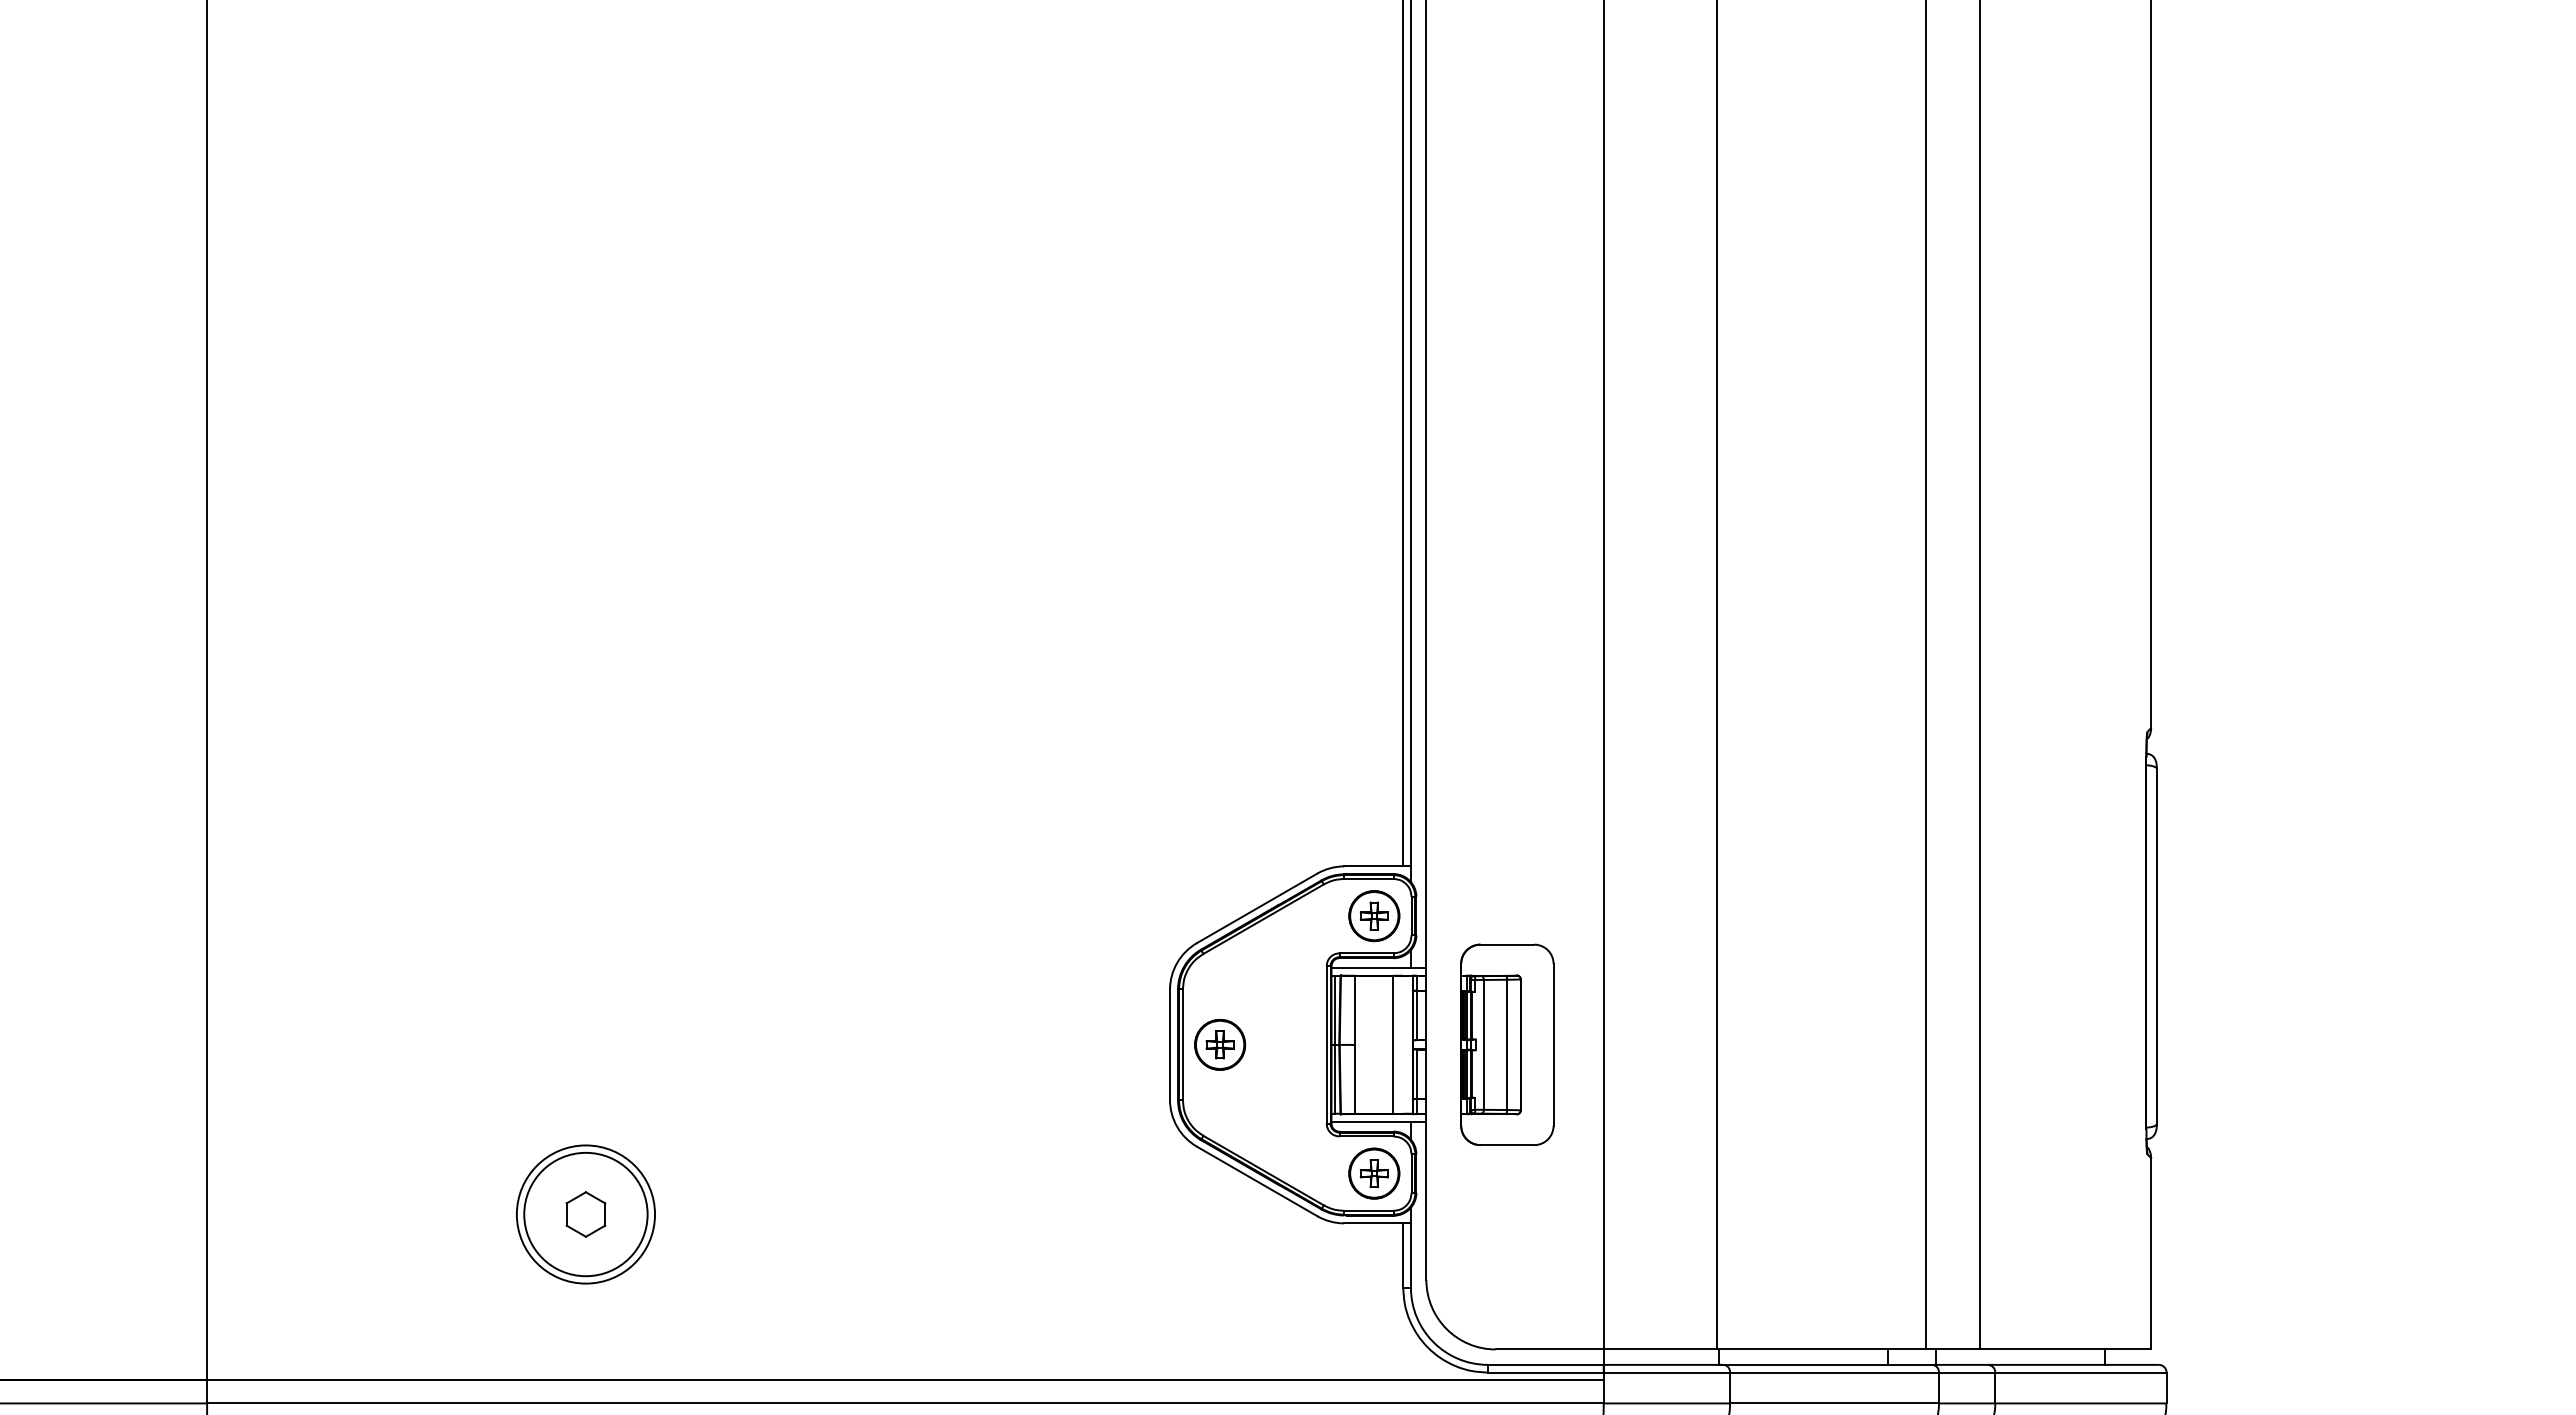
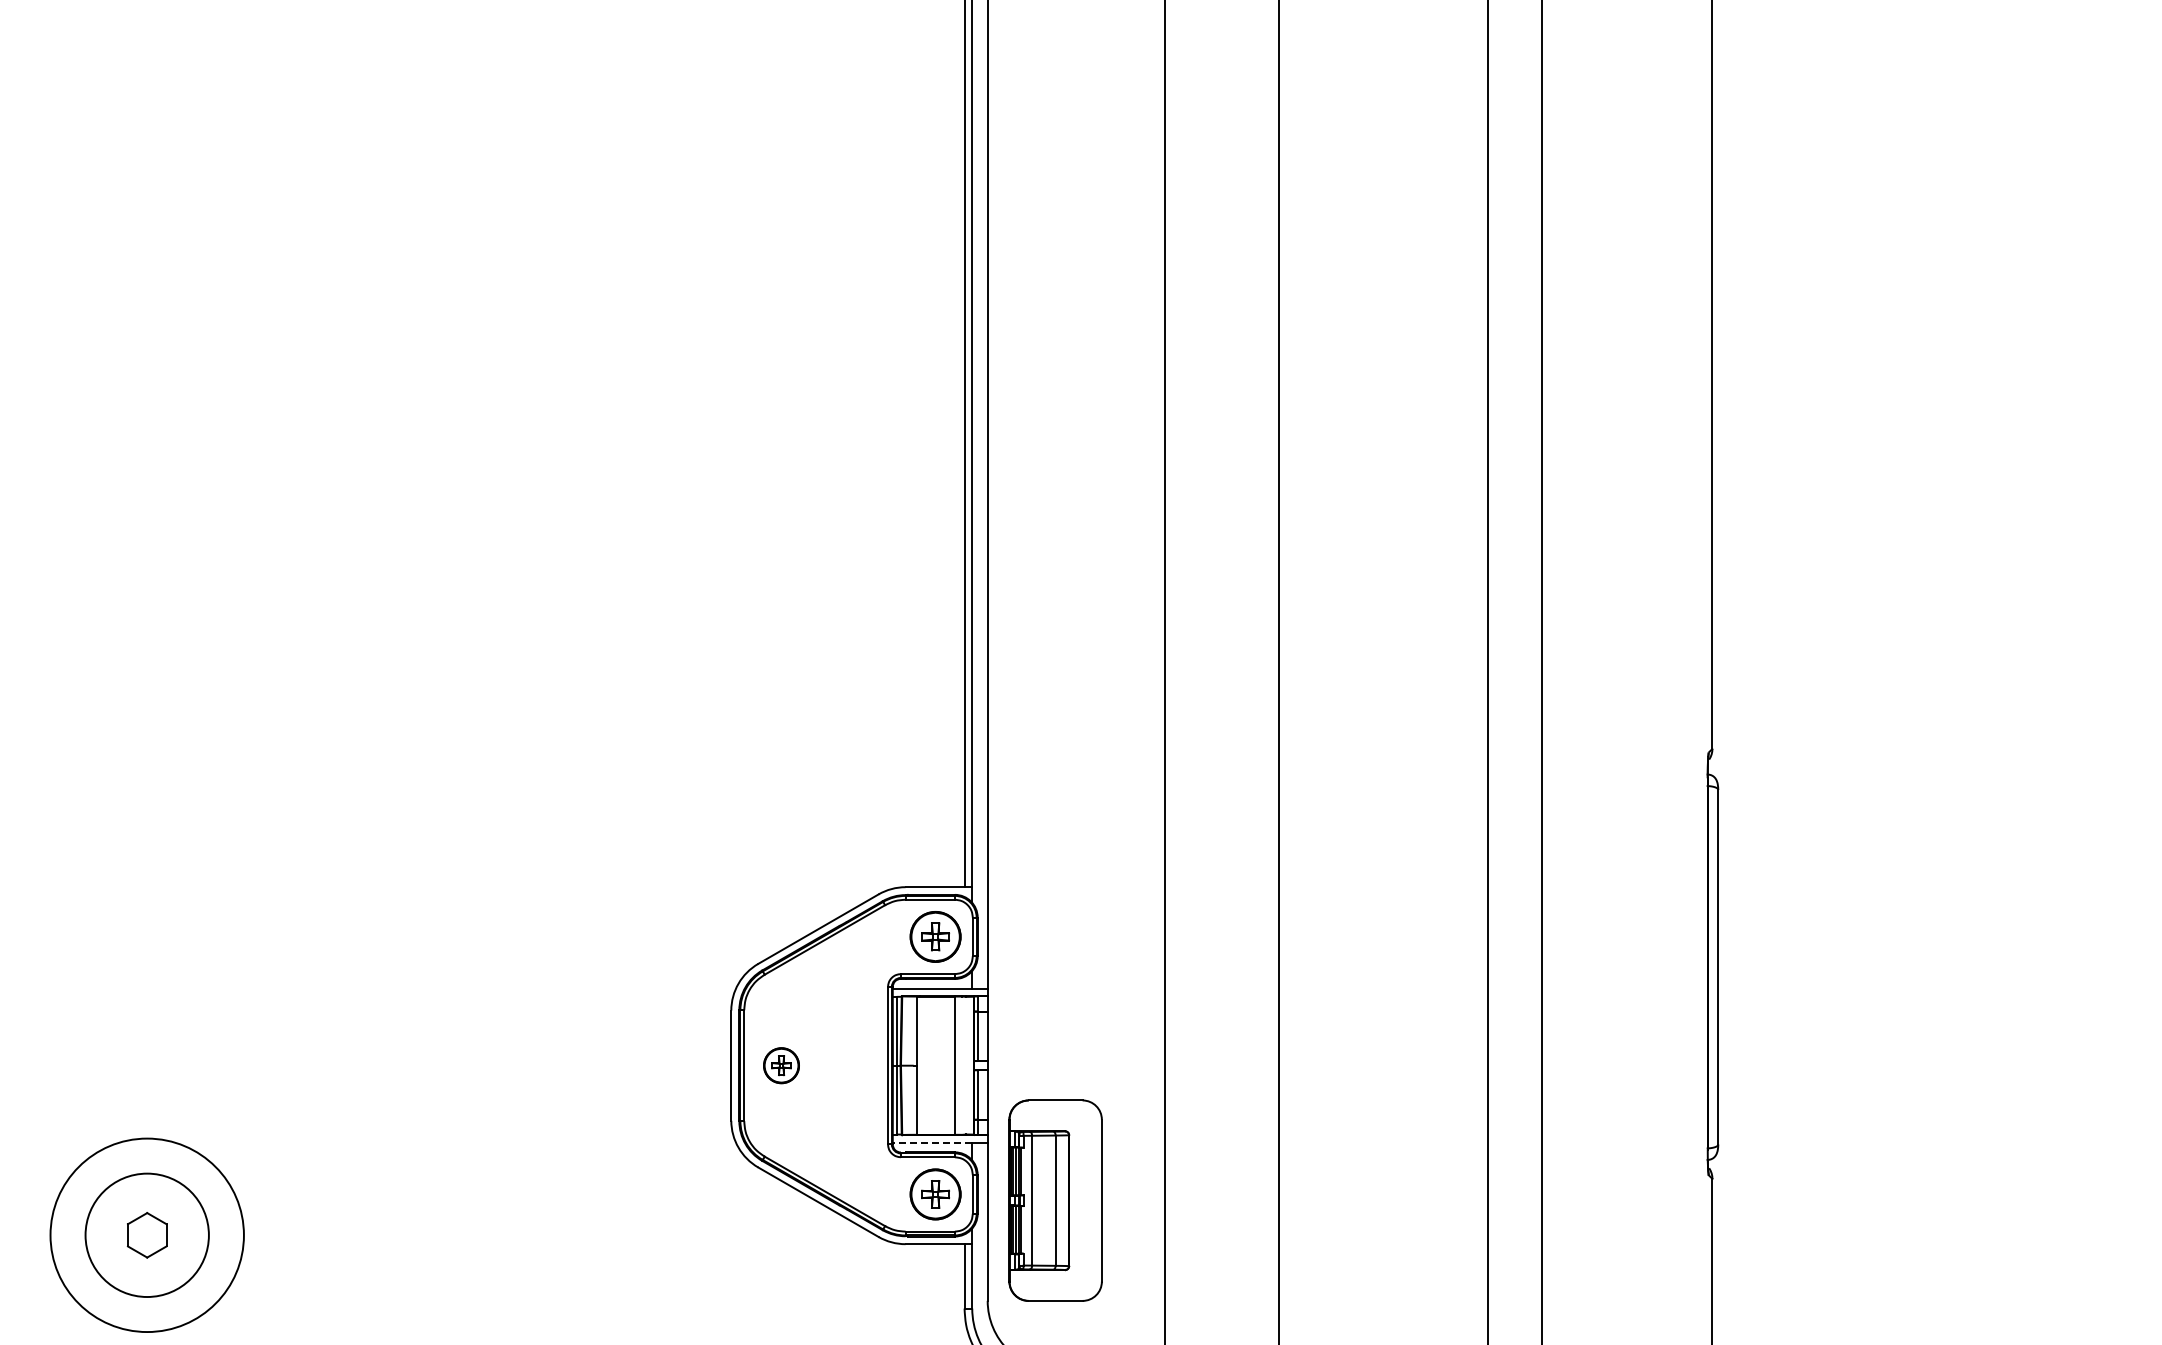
part: (1220, 1044) -> (781, 1065), size x0.7
part: (1507, 1044) -> (1055, 1200), moved
line: (1371, 1122) -> (932, 1143), solid -> dashed
circle: (585, 1214) -> (146, 1235), size x1.4

